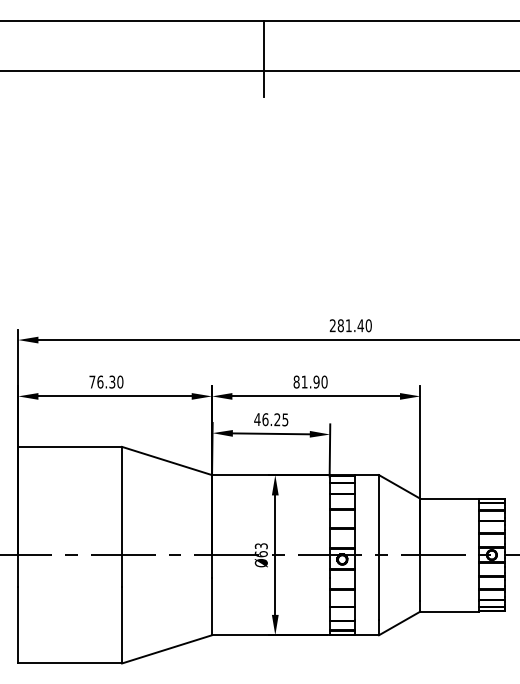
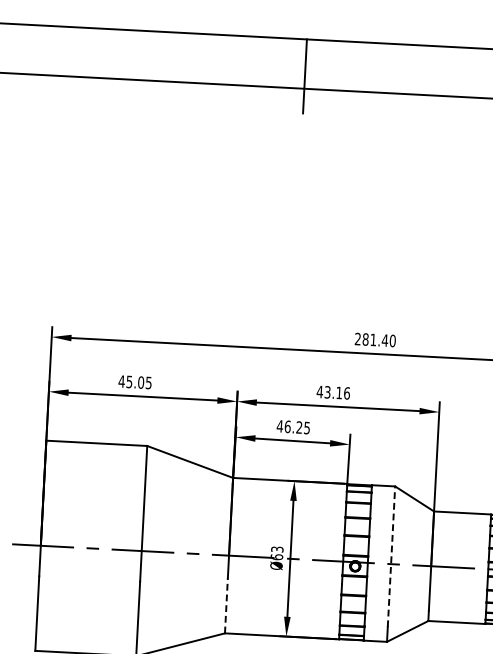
text: (106, 381) -> (135, 381), 76.30 -> 45.05
text: (310, 381) -> (333, 392), 81.90 -> 43.16
line: (379, 547) -> (391, 556), solid -> dashed
line: (212, 606) -> (226, 605), solid -> dashed

